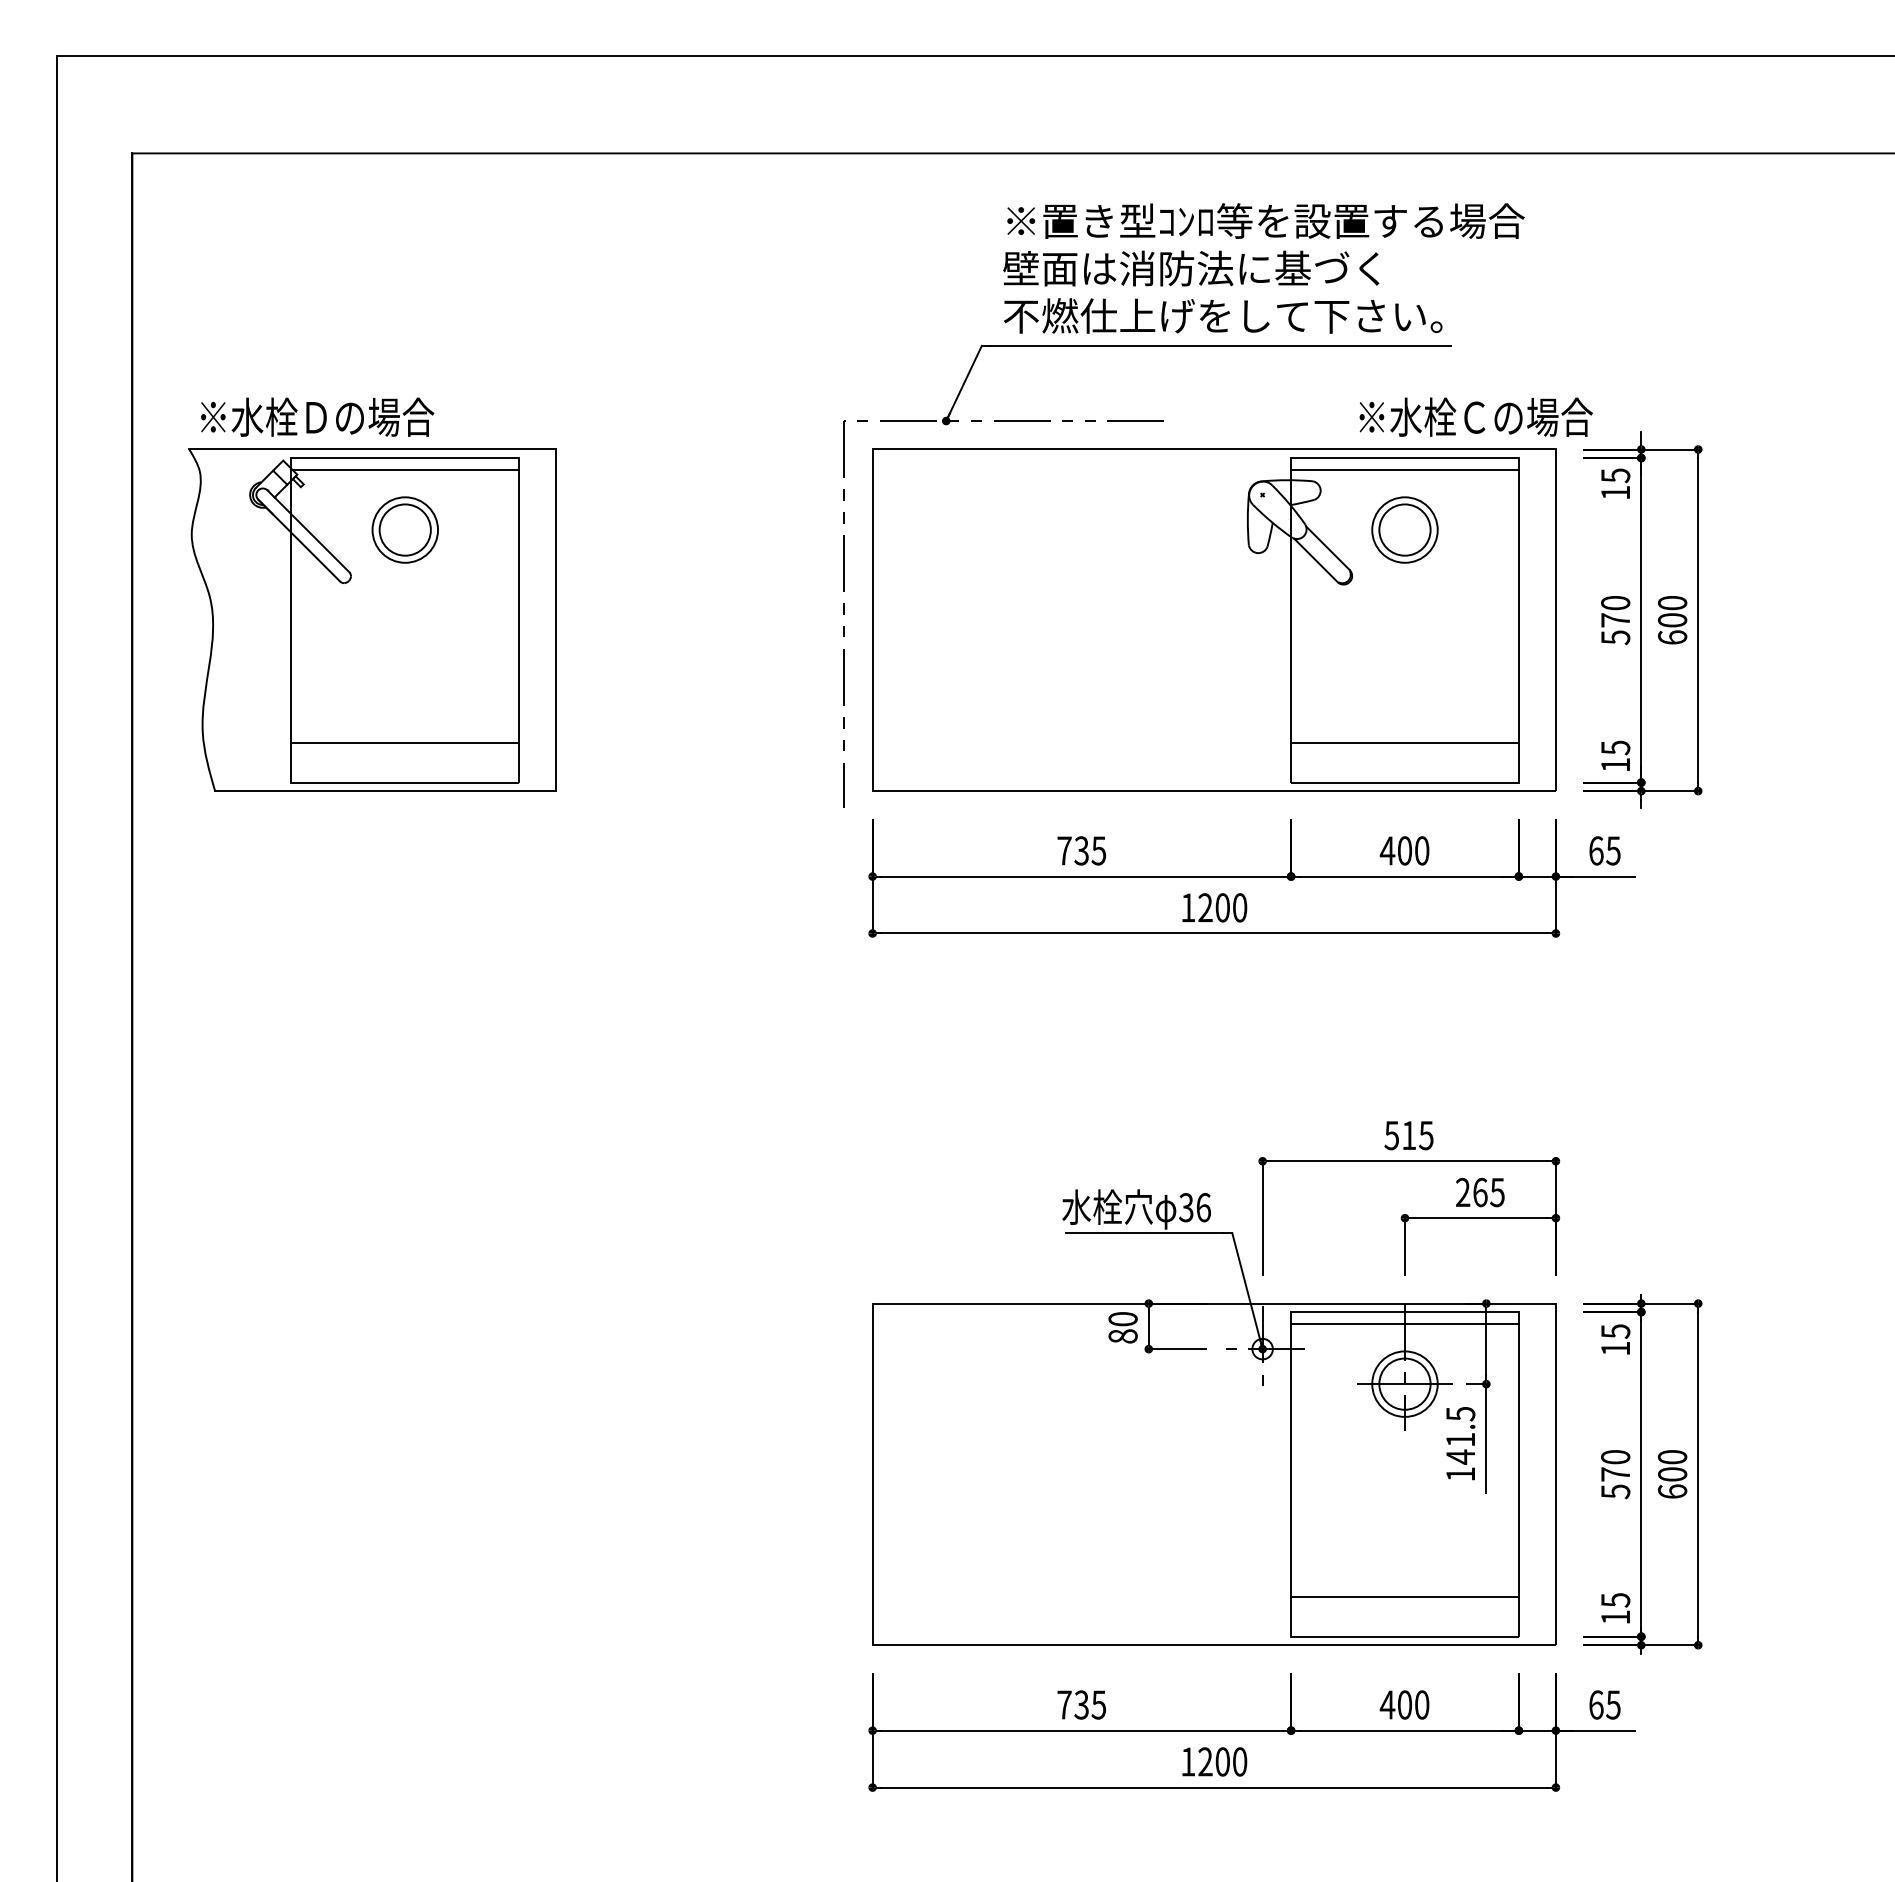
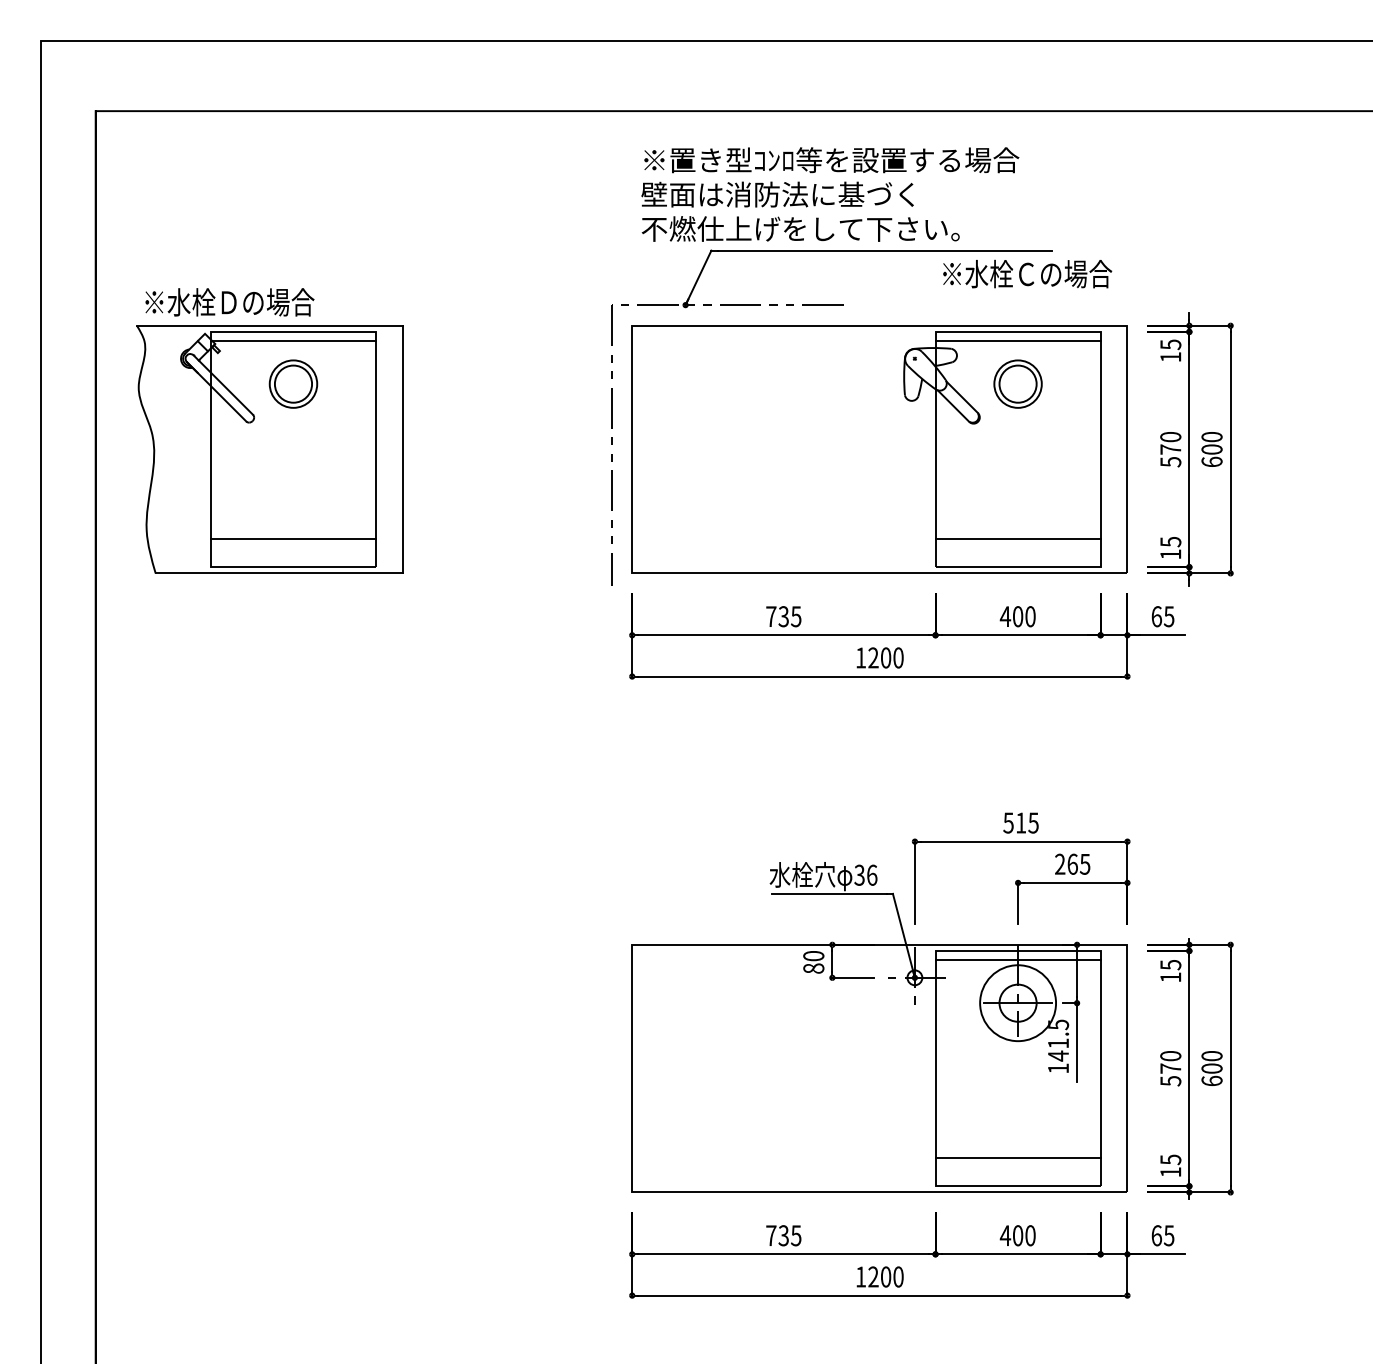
text: (1263, 268) -> (830, 194), moved
text: (1475, 416) -> (1027, 273), moved
circle: (1404, 1383) -> (1017, 1002), size x1.6

